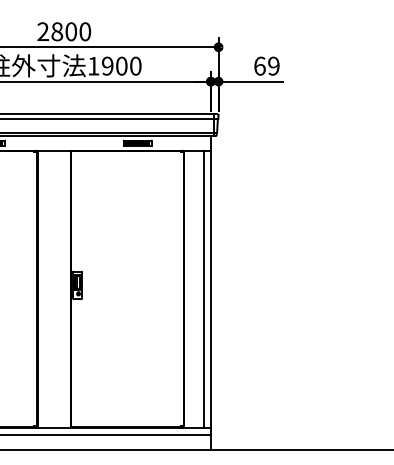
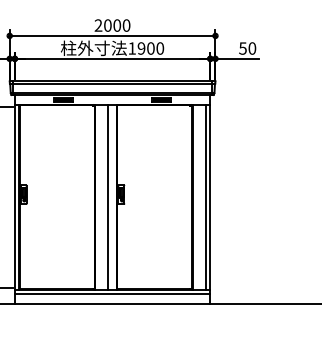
text: (56, 31) -> (107, 25), 2800 -> 2000
text: (266, 66) -> (247, 48), 69 -> 50
line: (58, 288) -> (108, 196), added

